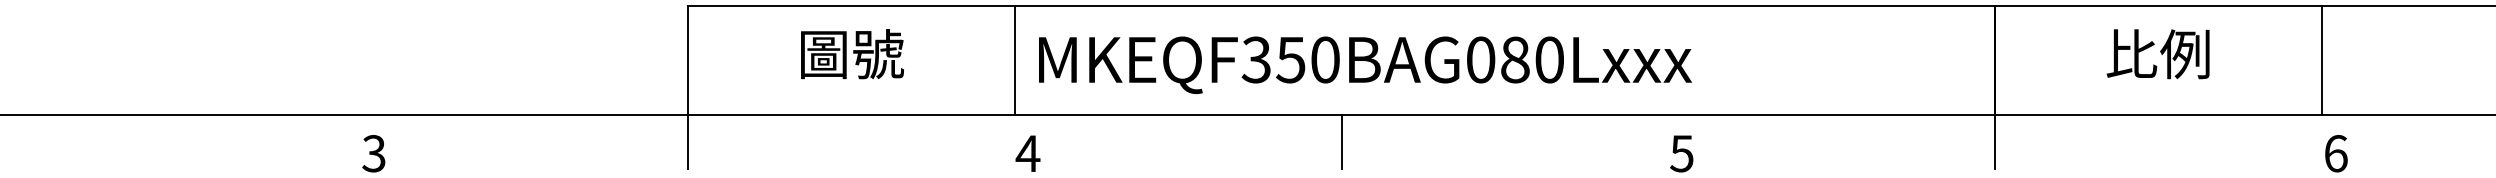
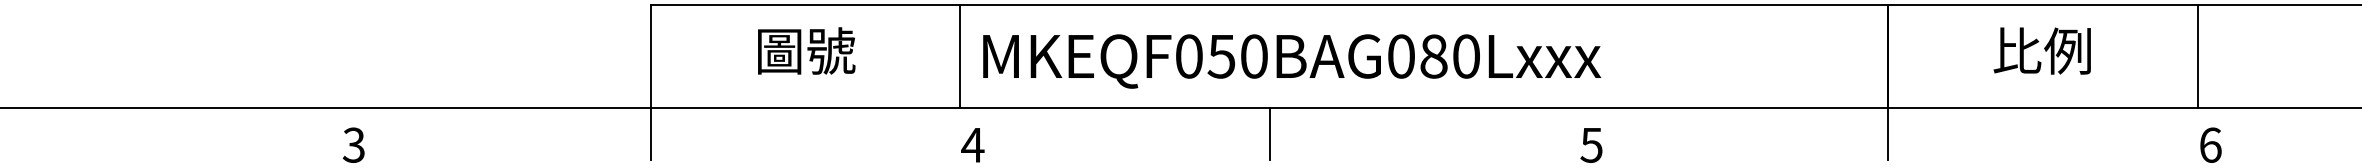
text: (1255, 59) -> (1188, 56), MKEQF350BAG080Lxxx -> MKEQF050BAG080Lxxx

